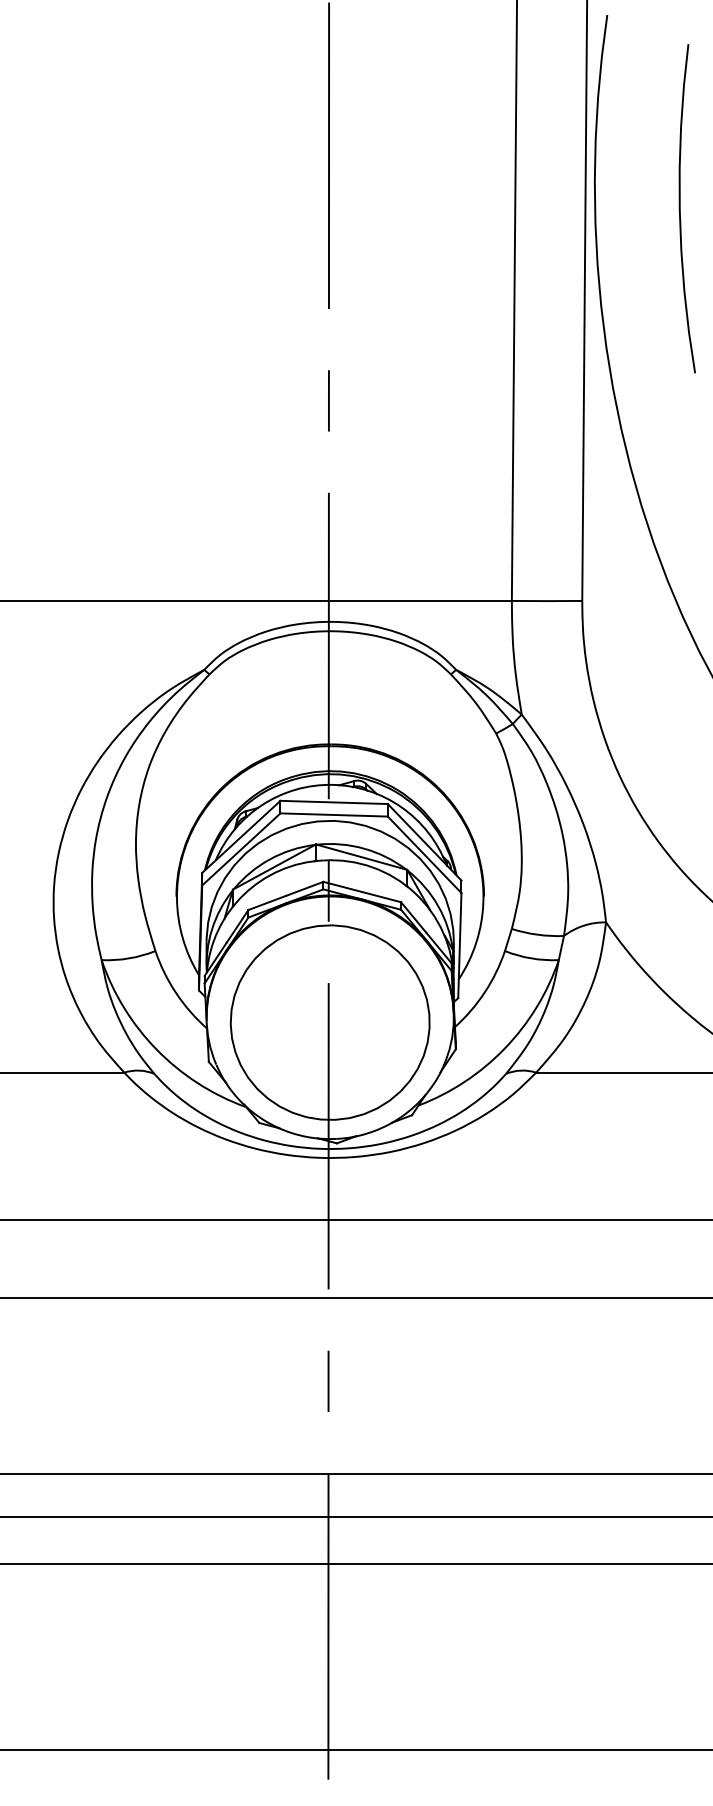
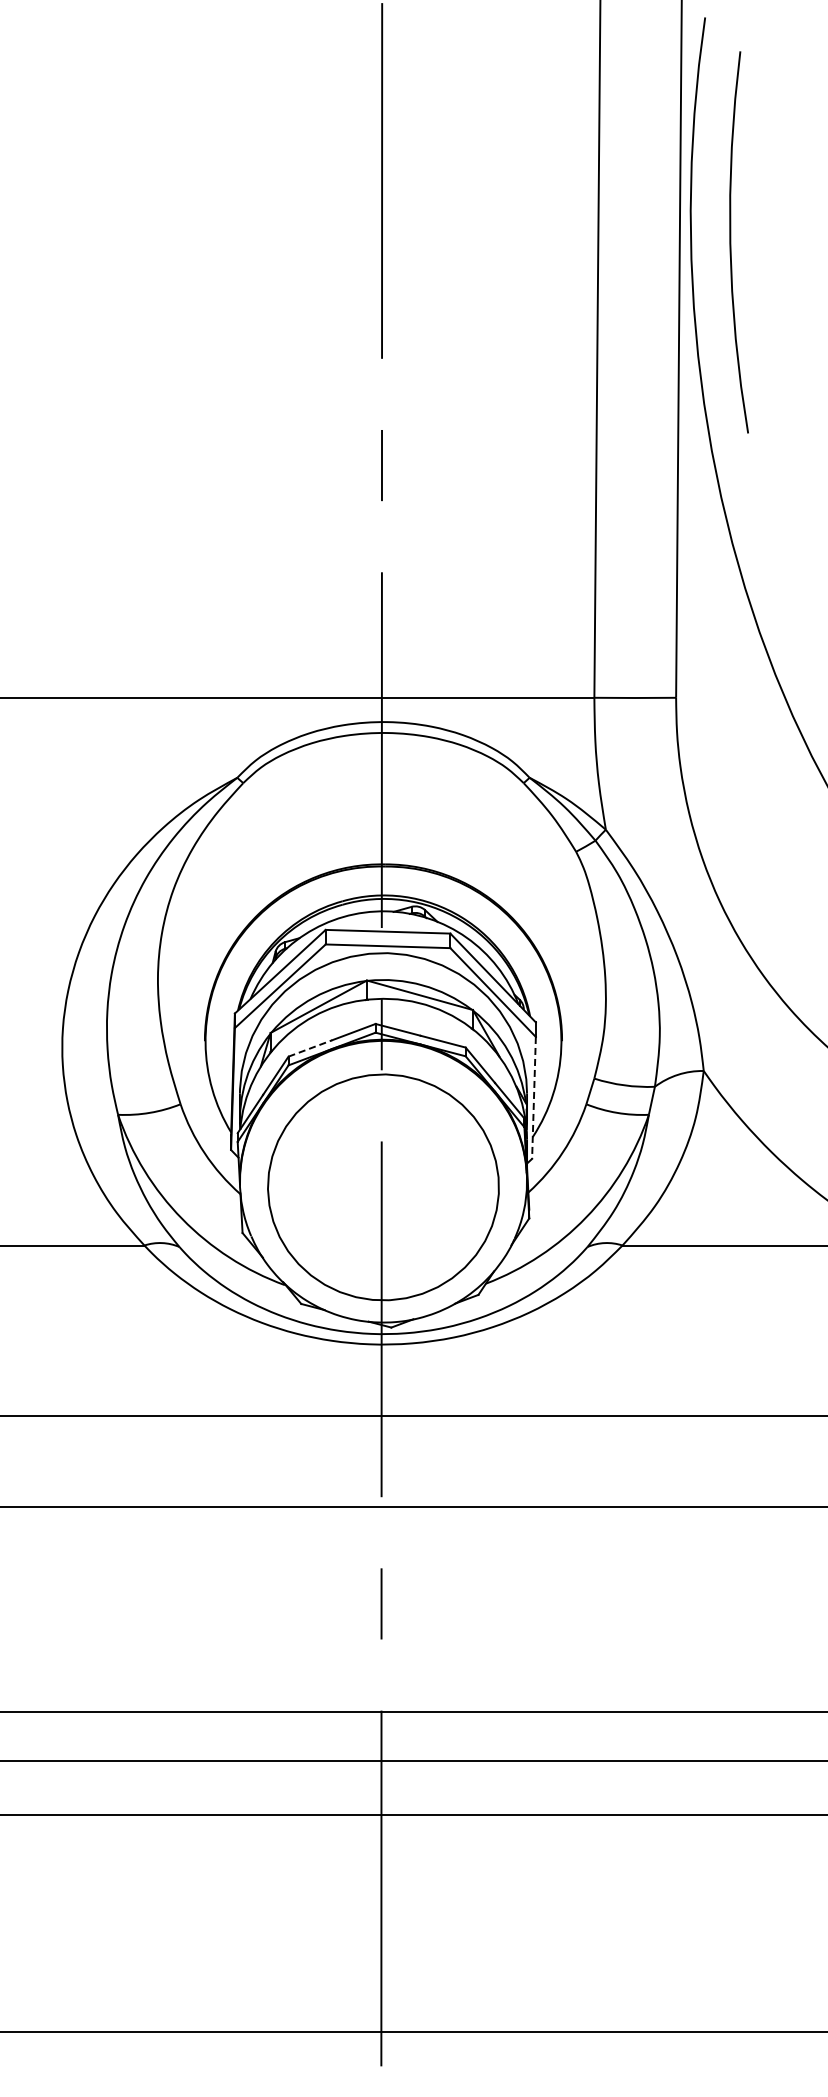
curve: (680, 208) -> (731, 242), moved
line: (267, 903) -> (310, 1048), solid -> dashed
line: (459, 946) -> (533, 1098), solid -> dashed

